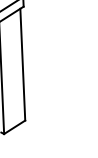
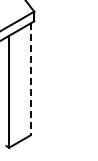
line: (22, 64) -> (30, 79), solid -> dashed

